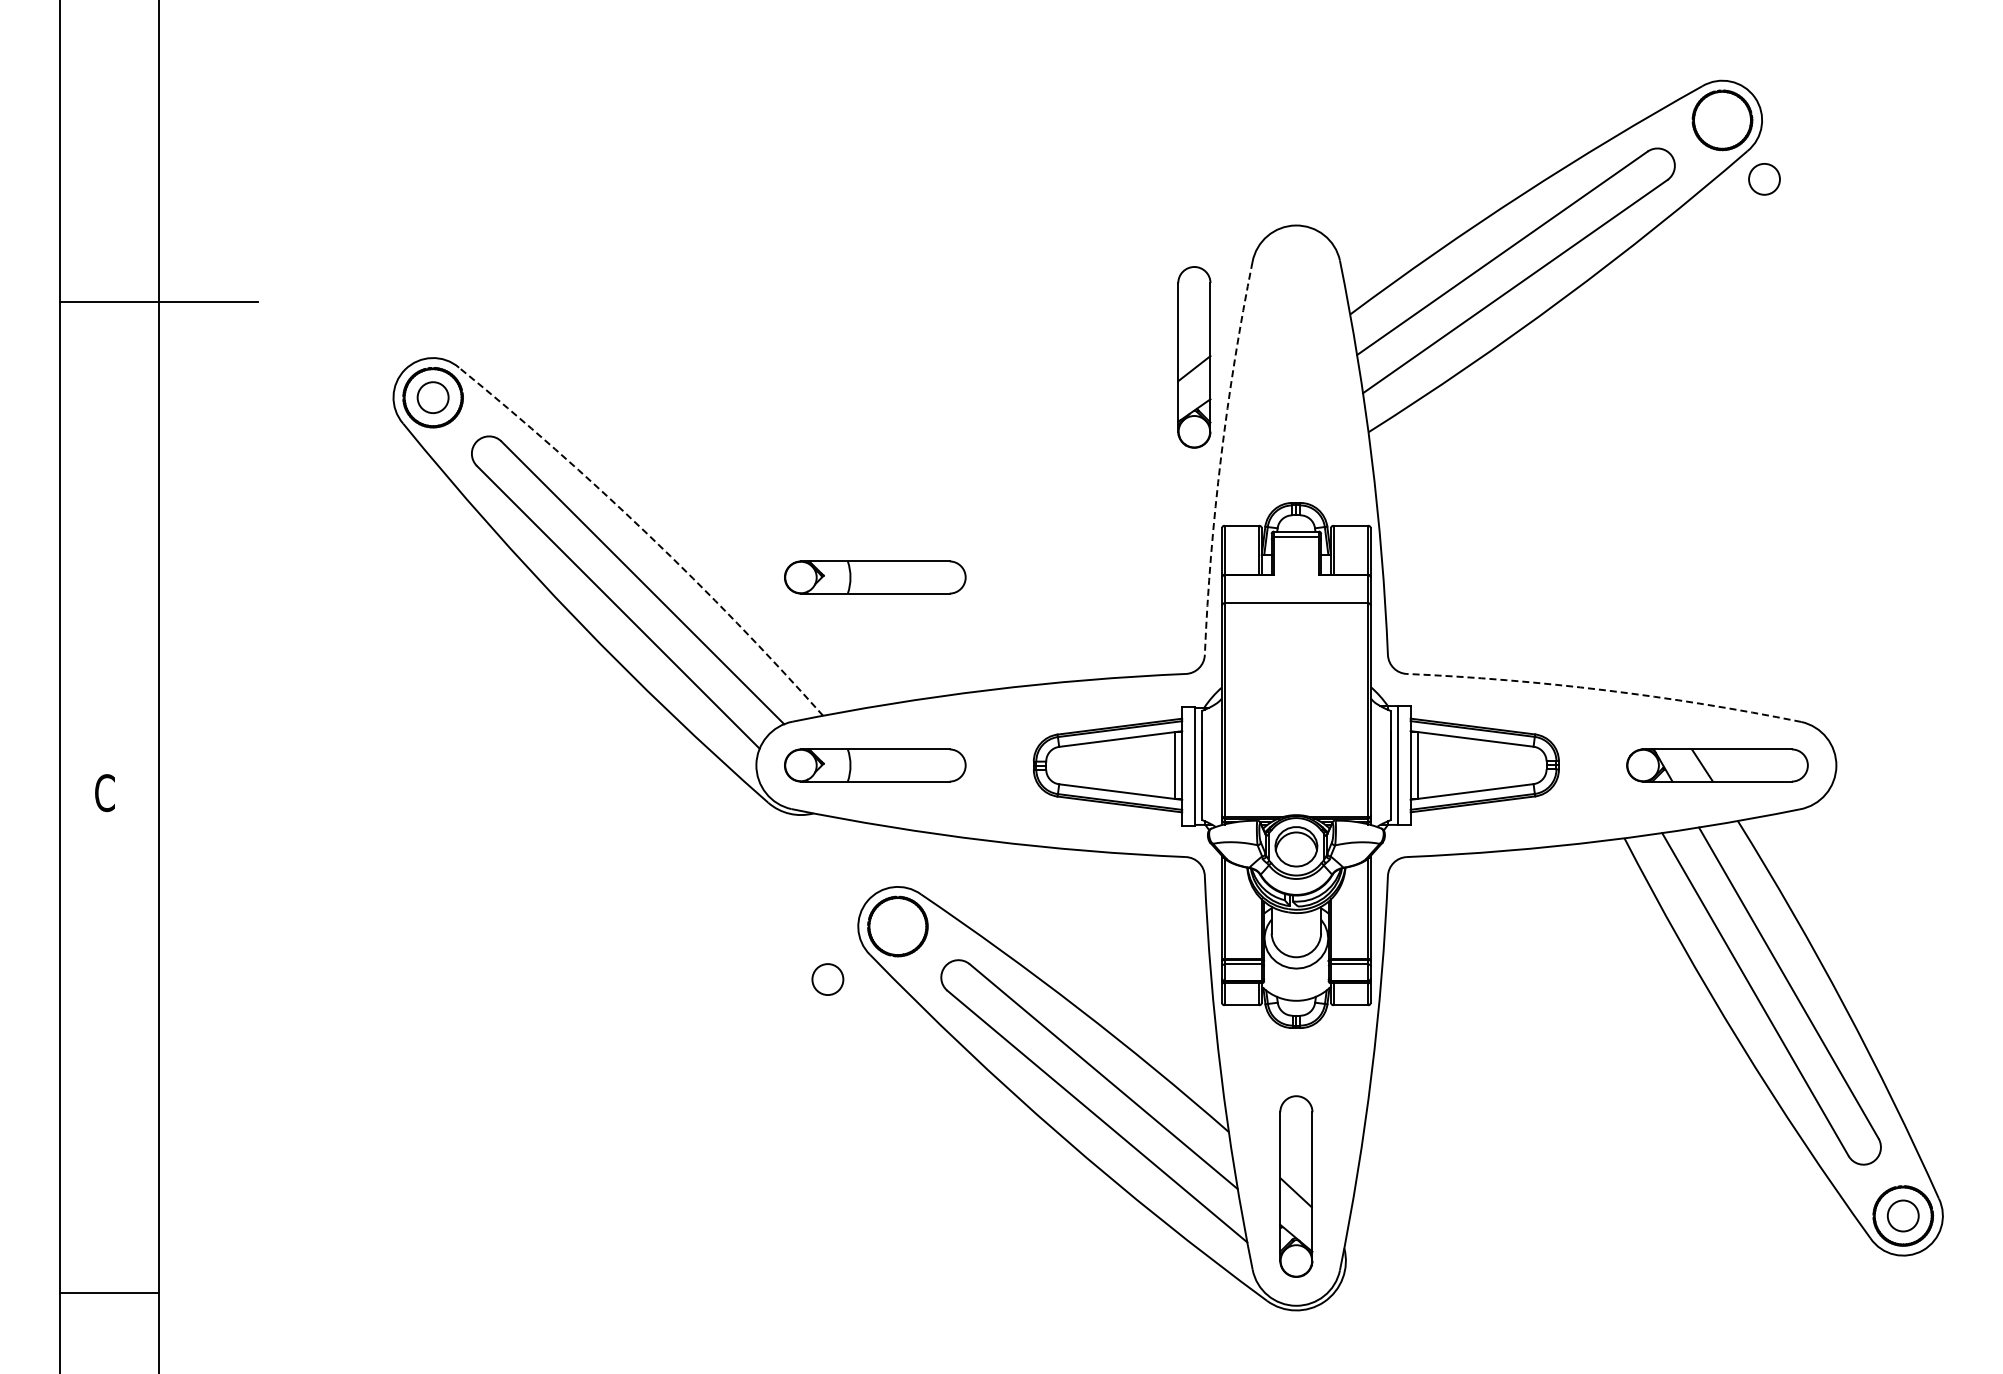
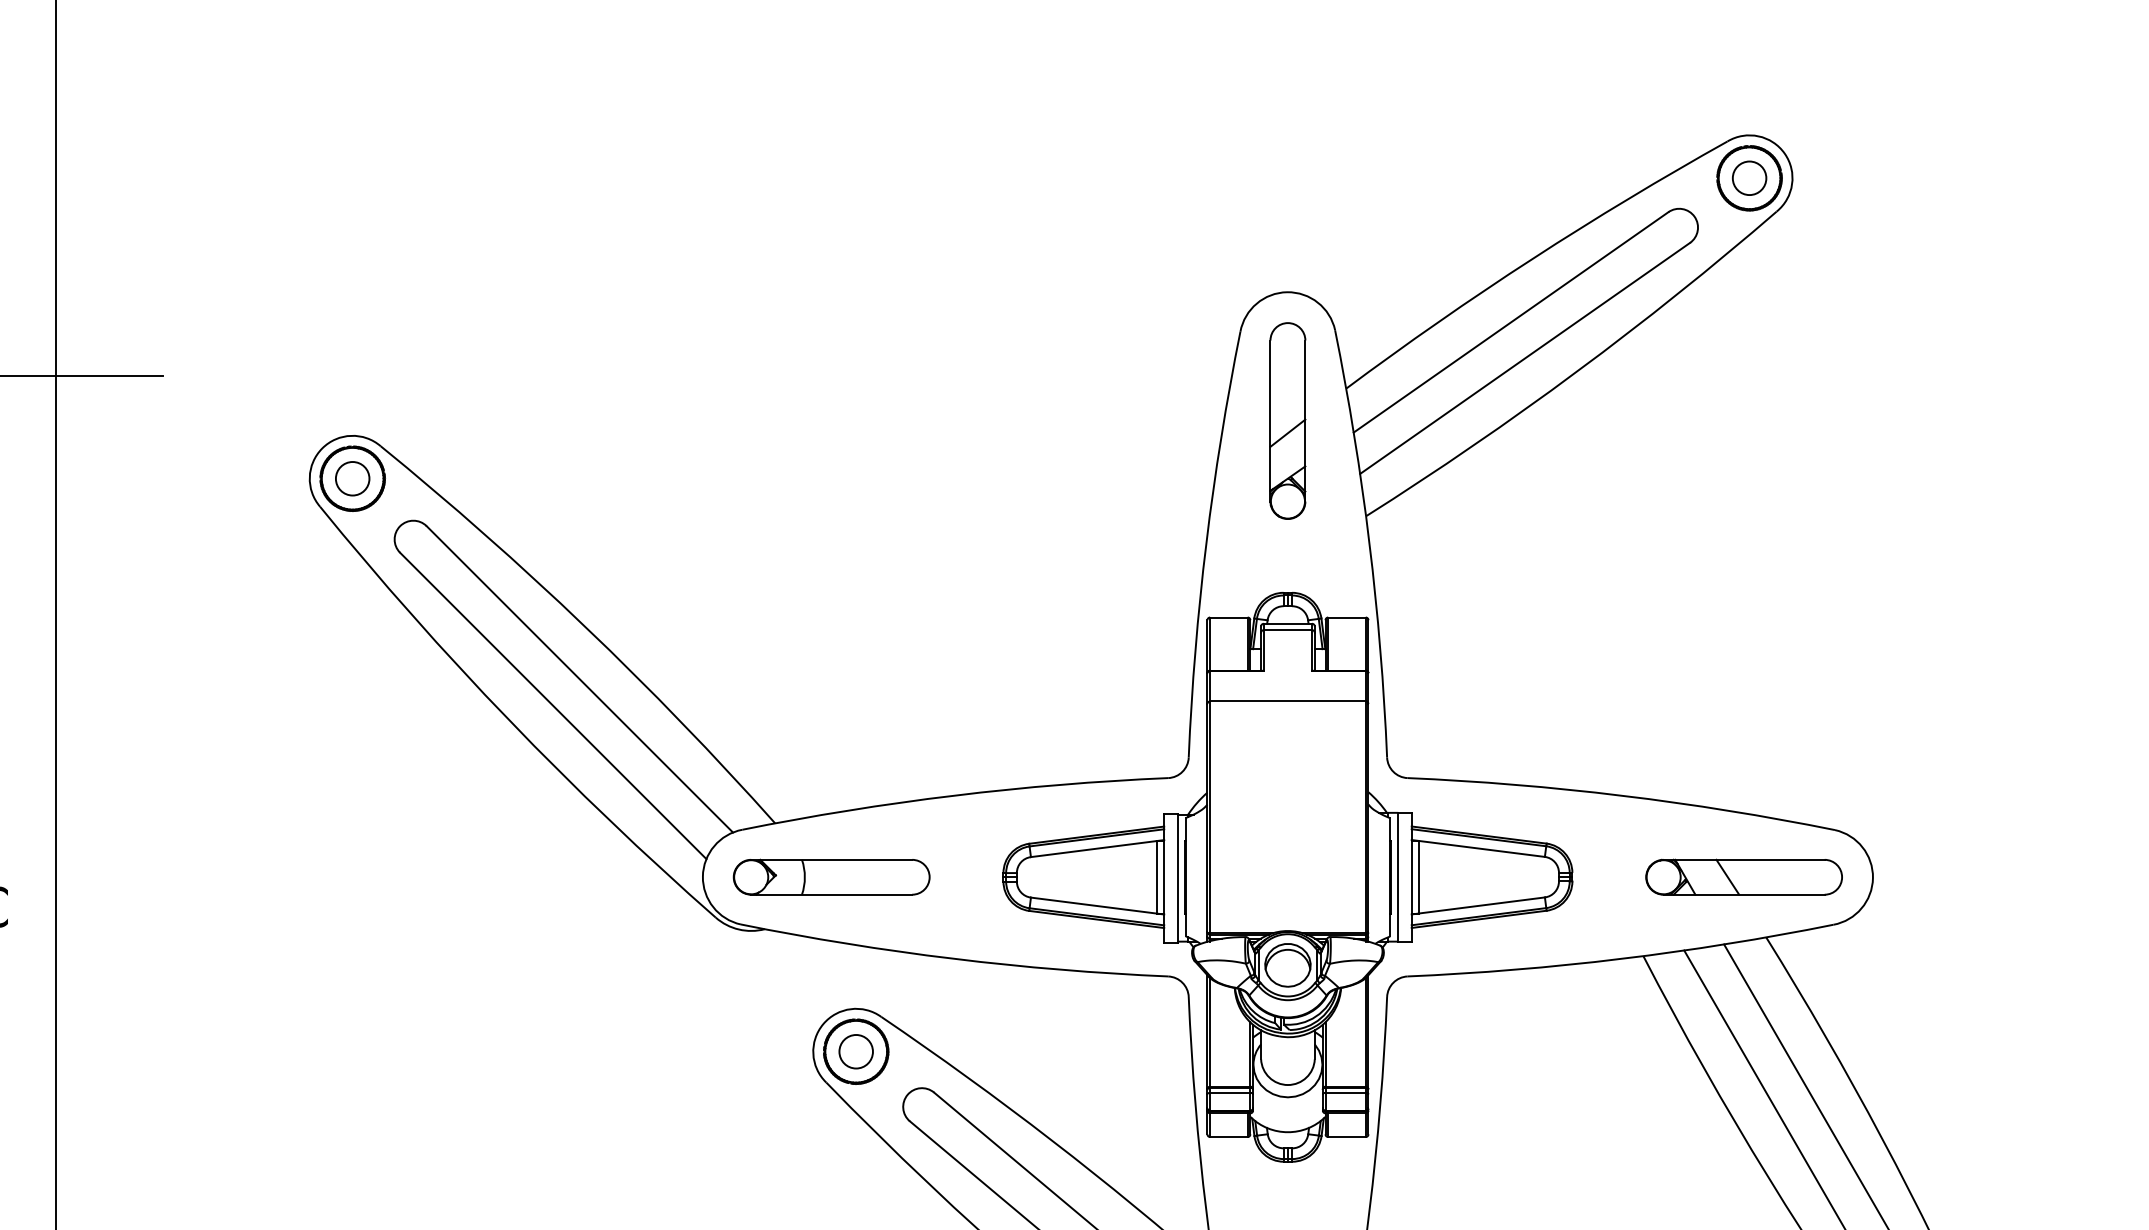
circle: (1764, 179) -> (1749, 178), moved
part: (1194, 357) -> (1288, 421), moved
arc: (1221, 457) -> (1206, 543), dashed -> solid
arc: (648, 534) -> (586, 626), dashed -> solid
part: (875, 577) -> (831, 673), removed
arc: (1605, 690) -> (1622, 796), dashed -> solid
circle: (827, 979) -> (855, 1051), moved

